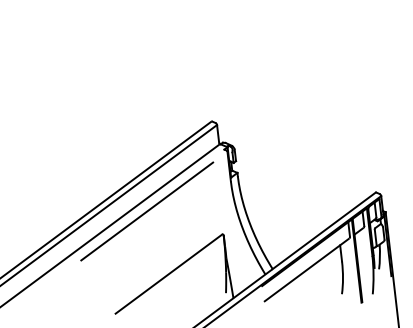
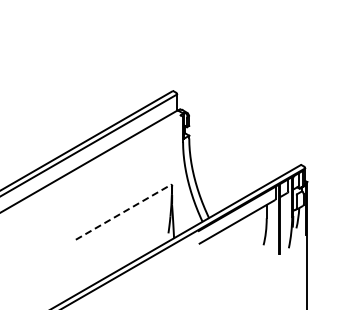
line: (147, 211) -> (111, 158), removed
line: (169, 274) -> (123, 212), solid -> dashed

